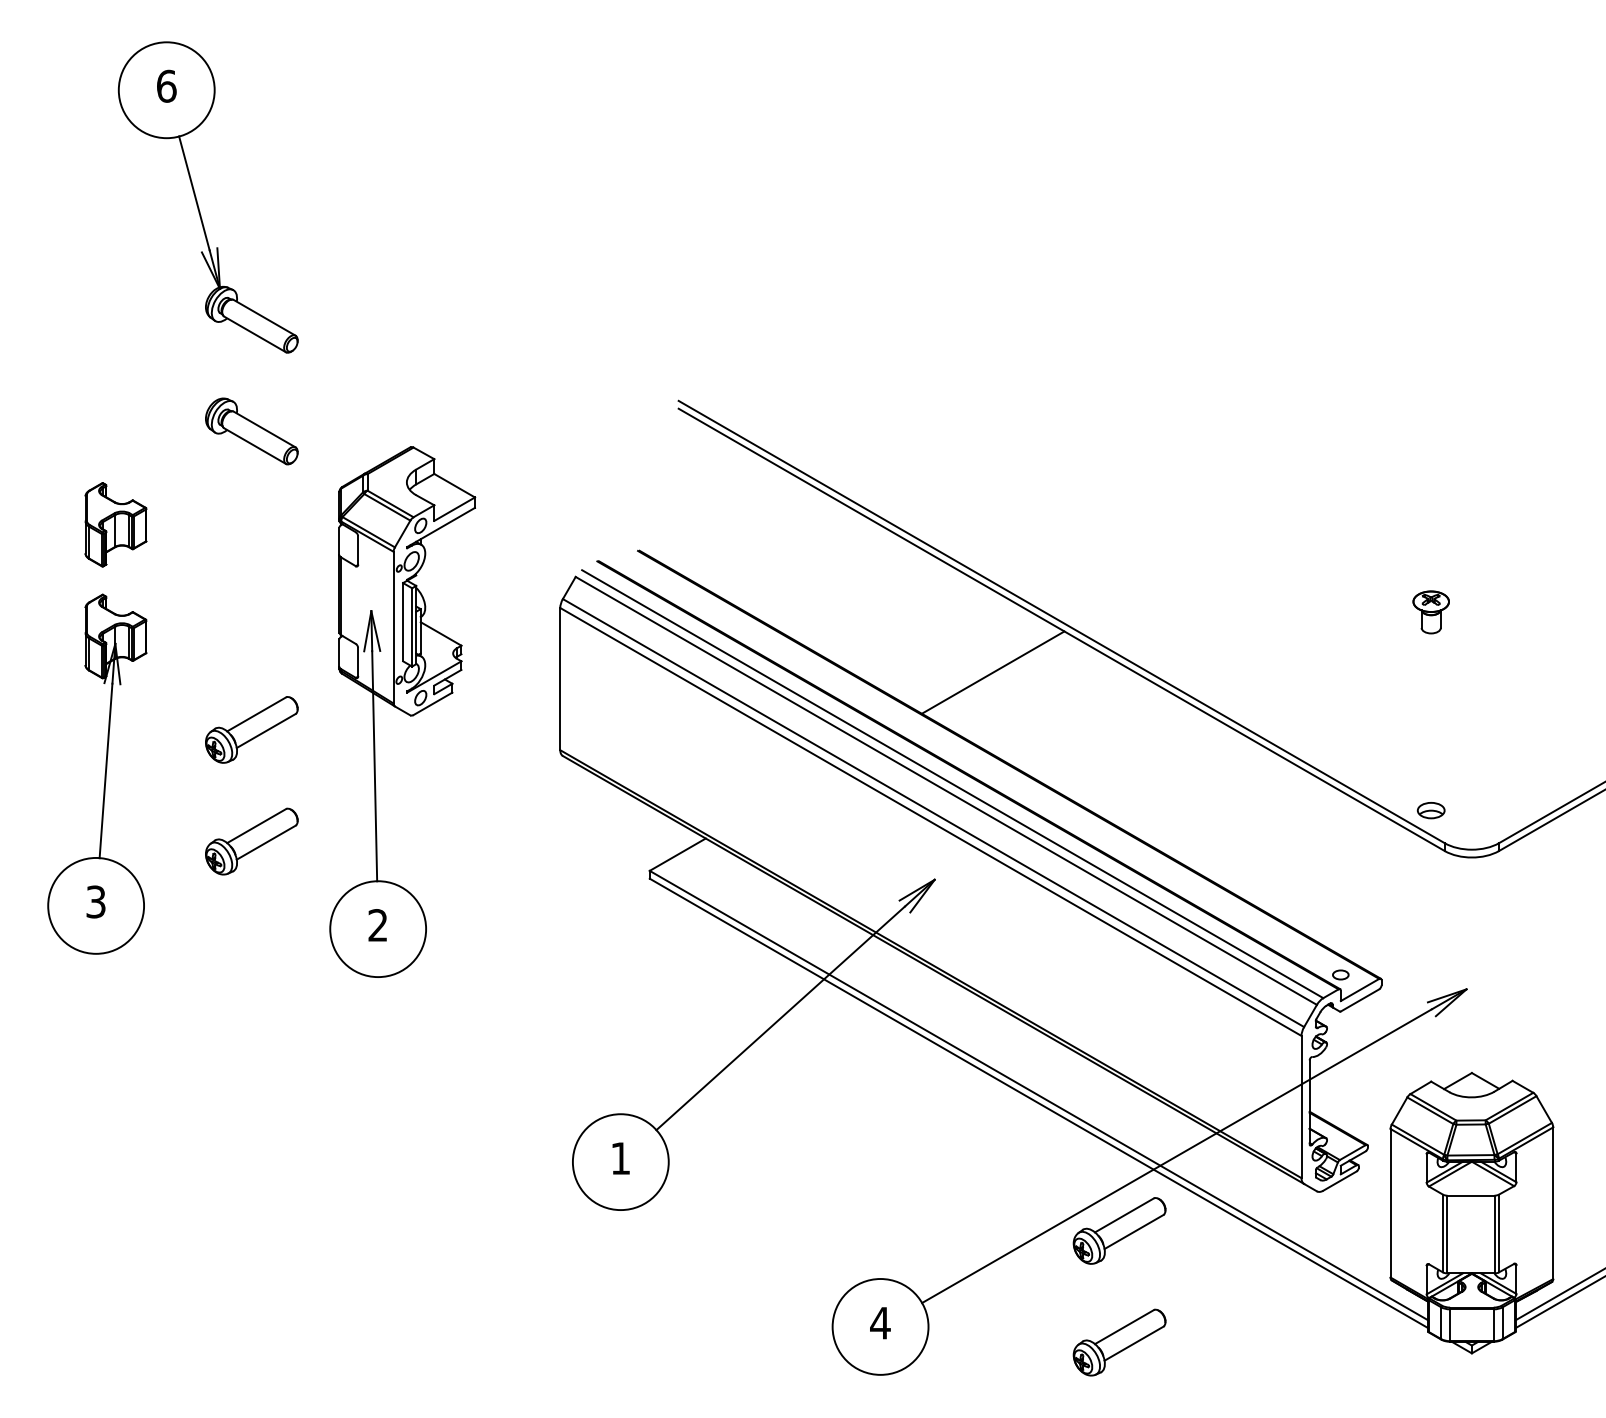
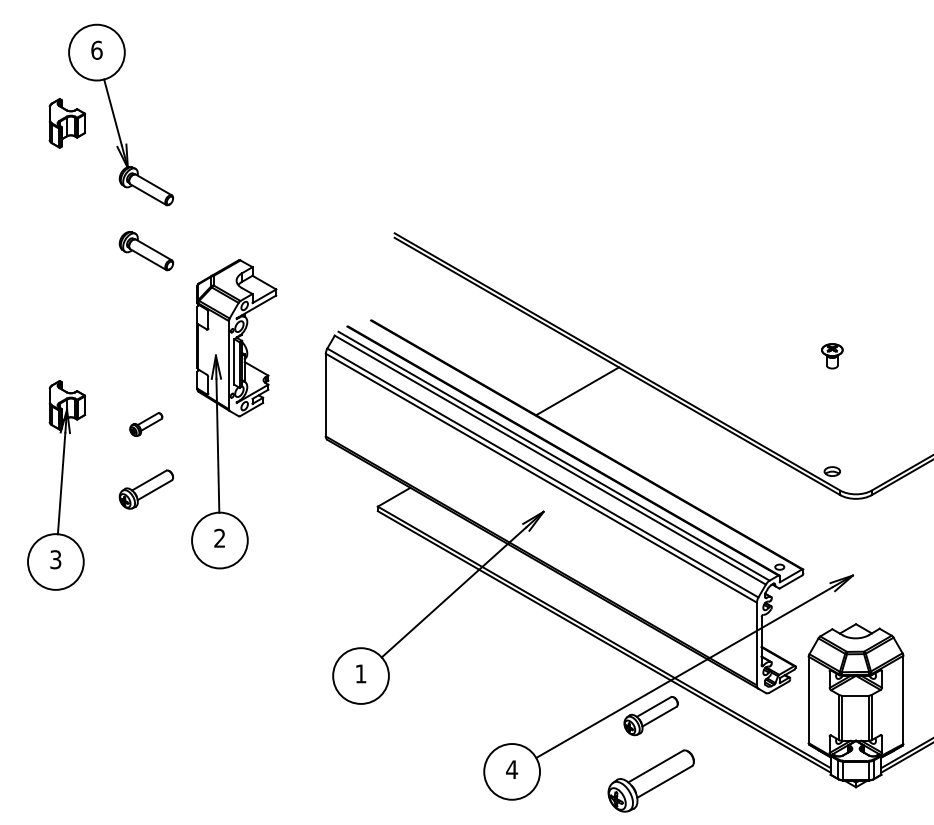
part: (116, 525) -> (67, 123), moved
part: (250, 729) -> (145, 424), size x0.6
part: (97, 774) -> (56, 485), moved
part: (1118, 1341) -> (650, 780), size x1.6

